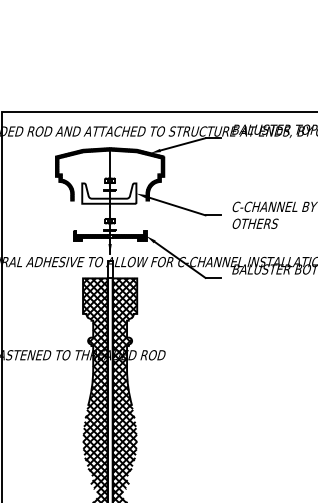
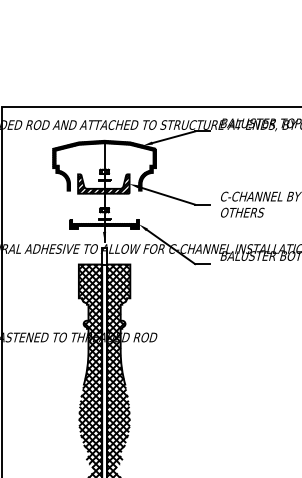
hatch: (109, 193) -> (103, 183), added

